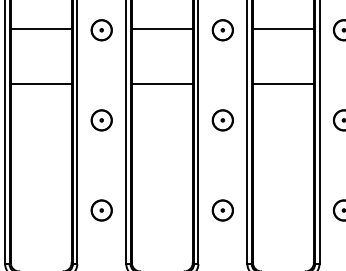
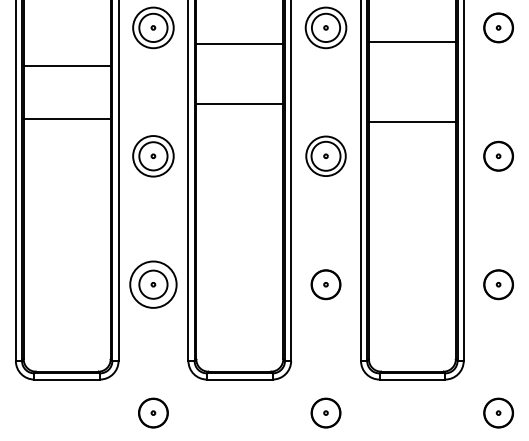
line: (40, 28) -> (66, 65), moved
line: (162, 28) -> (239, 43), moved
line: (282, 28) -> (411, 41), moved
circle: (101, 29) -> (152, 27), size x1.4
circle: (222, 29) -> (325, 27), size x1.4
line: (40, 83) -> (66, 118), moved
line: (282, 83) -> (411, 121), moved
circle: (101, 119) -> (152, 155), size x1.4
circle: (222, 120) -> (325, 156), size x1.4
circle: (101, 210) -> (152, 284), size x1.6

